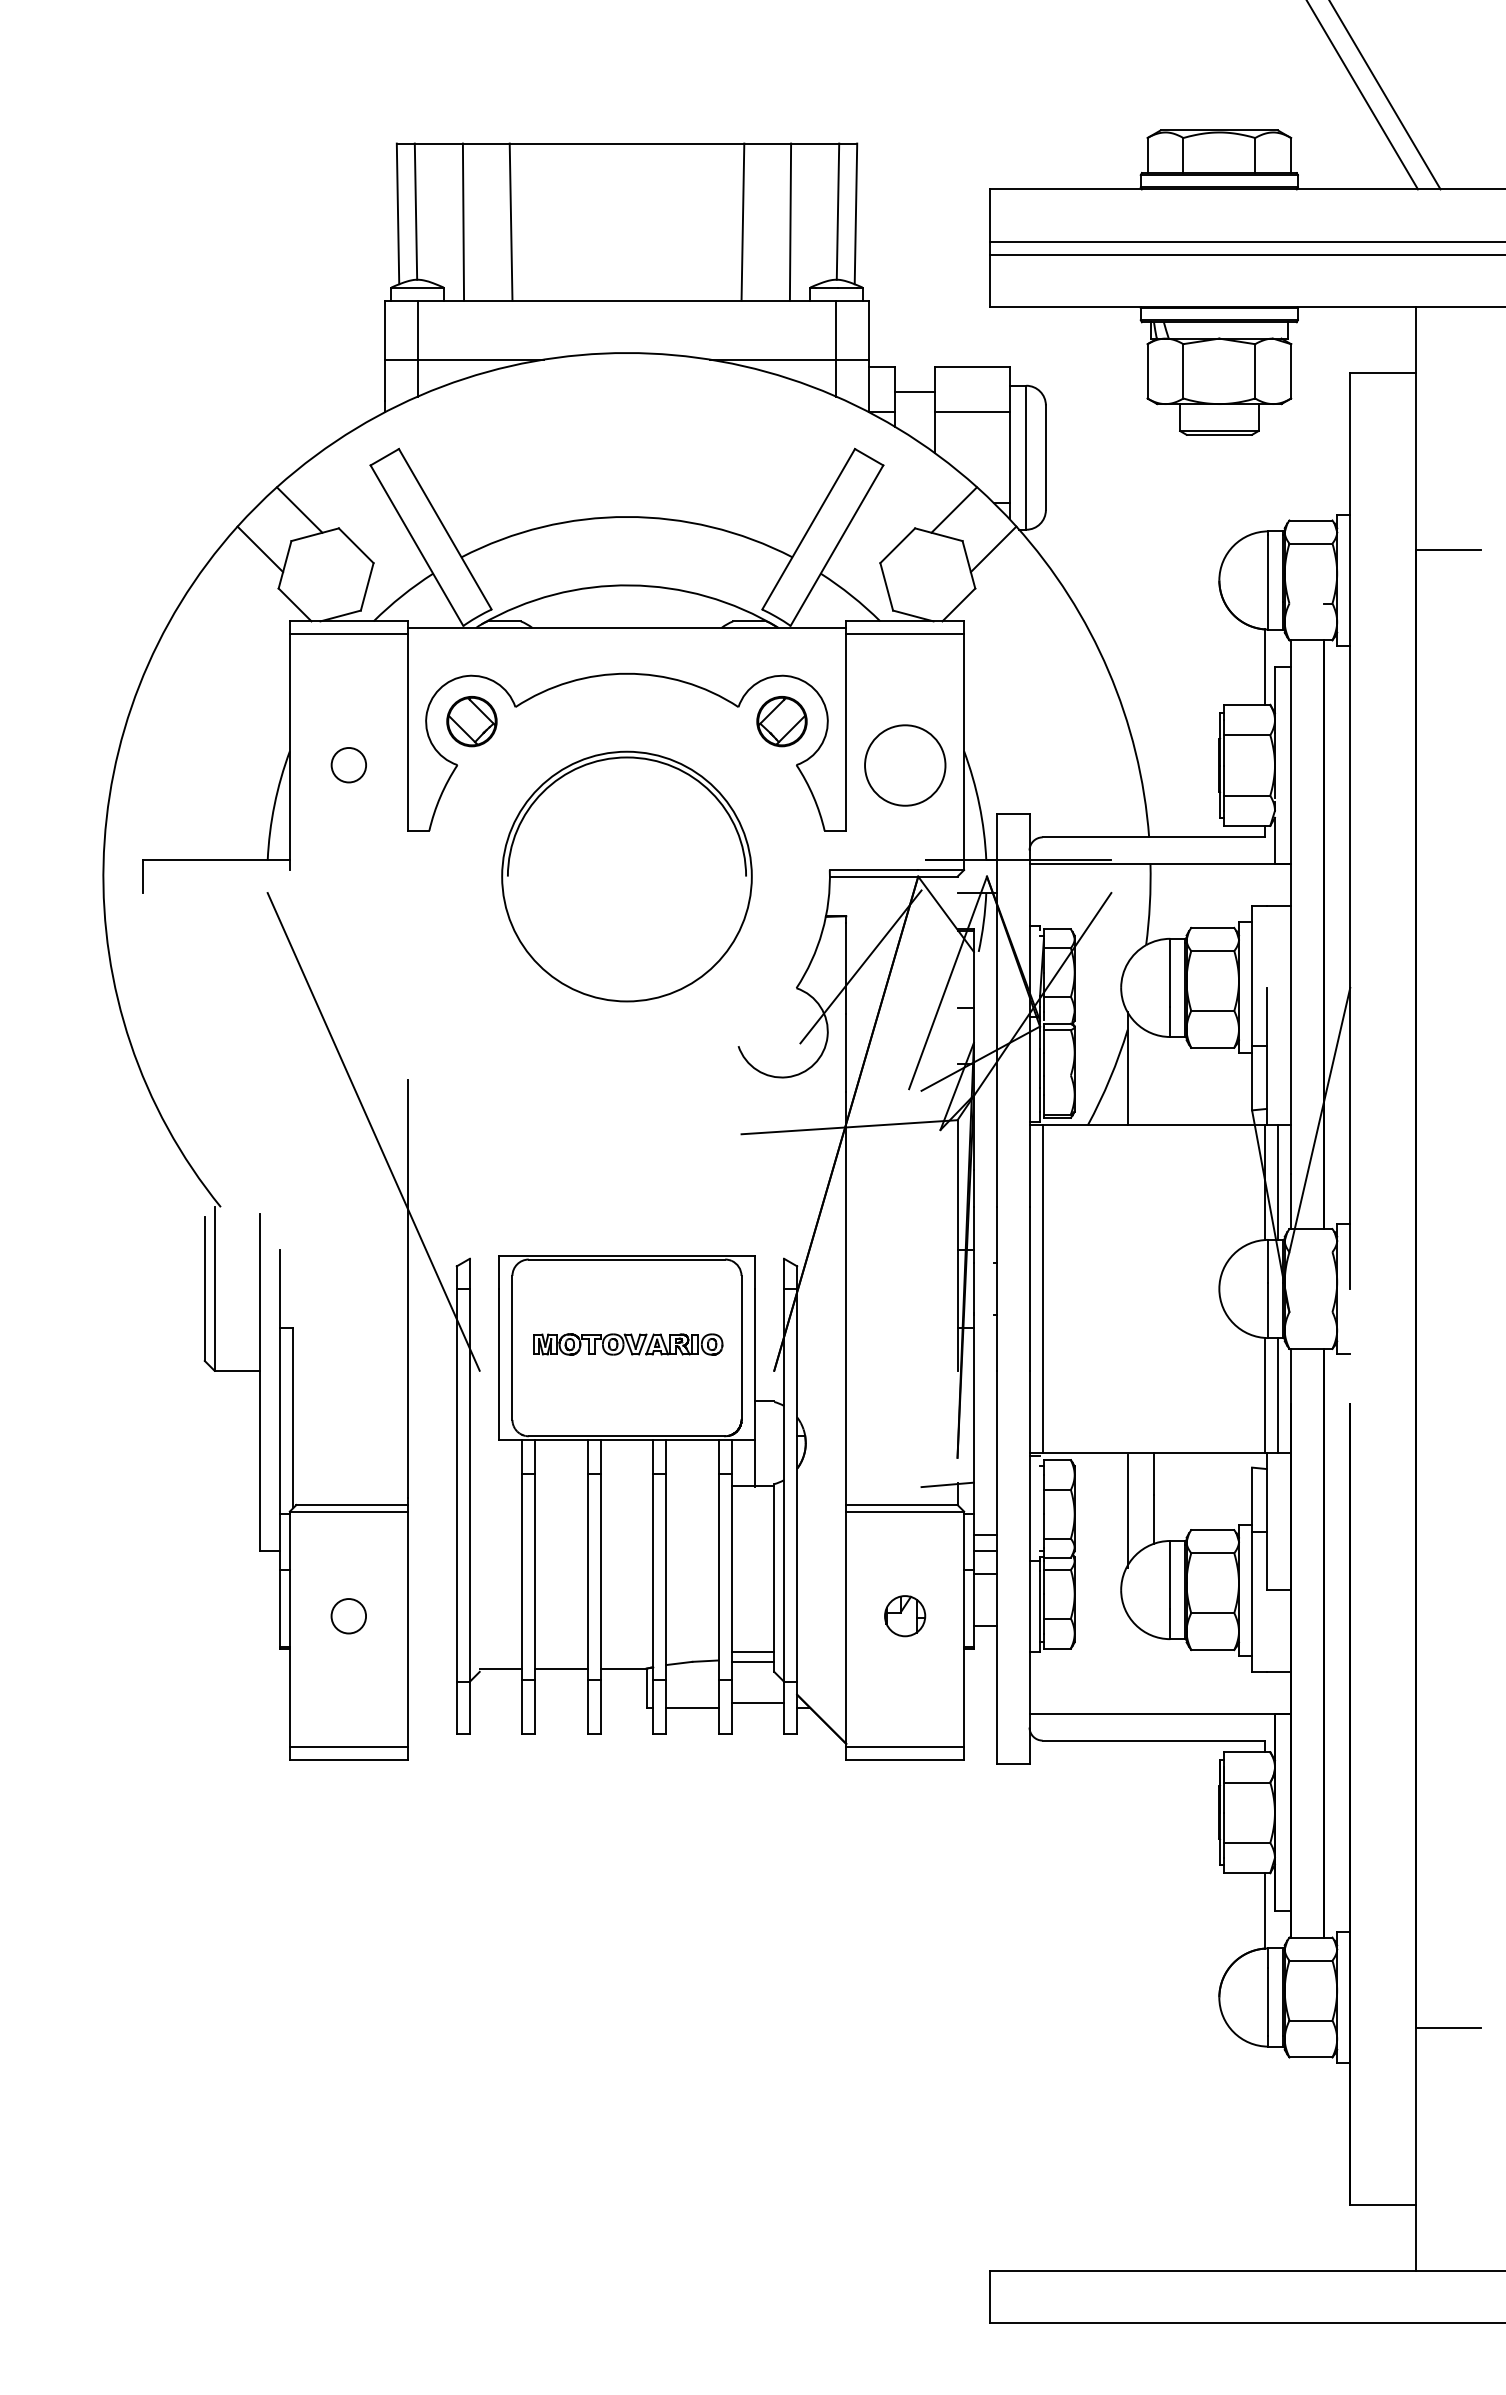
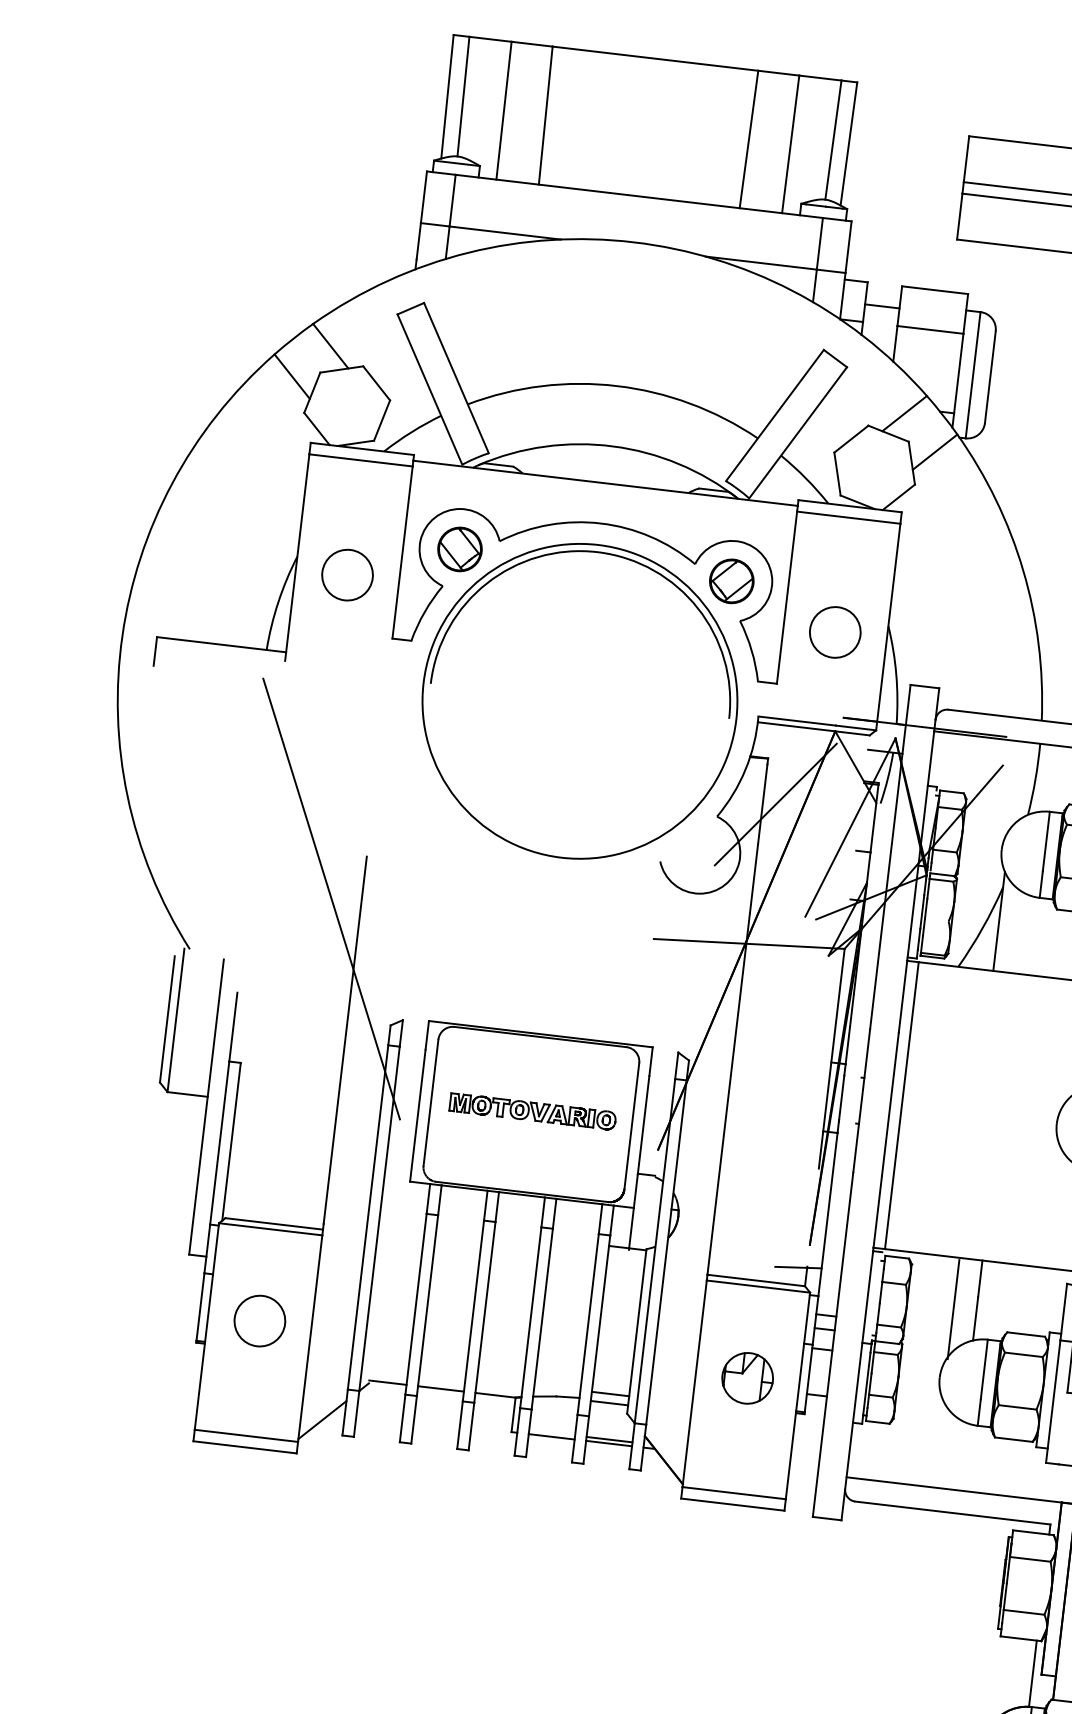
circle: (348, 764) -> (347, 574), size x1.67
circle: (904, 764) -> (834, 631), size x0.71
part: (626, 876) -> (579, 701), size x1.43
part: (904, 1615) -> (747, 1377), size x1.43
circle: (348, 1616) -> (259, 1321), size x1.67
line: (757, 1707) -> (608, 1443), added
line: (431, 1718) -> (321, 1419), added

